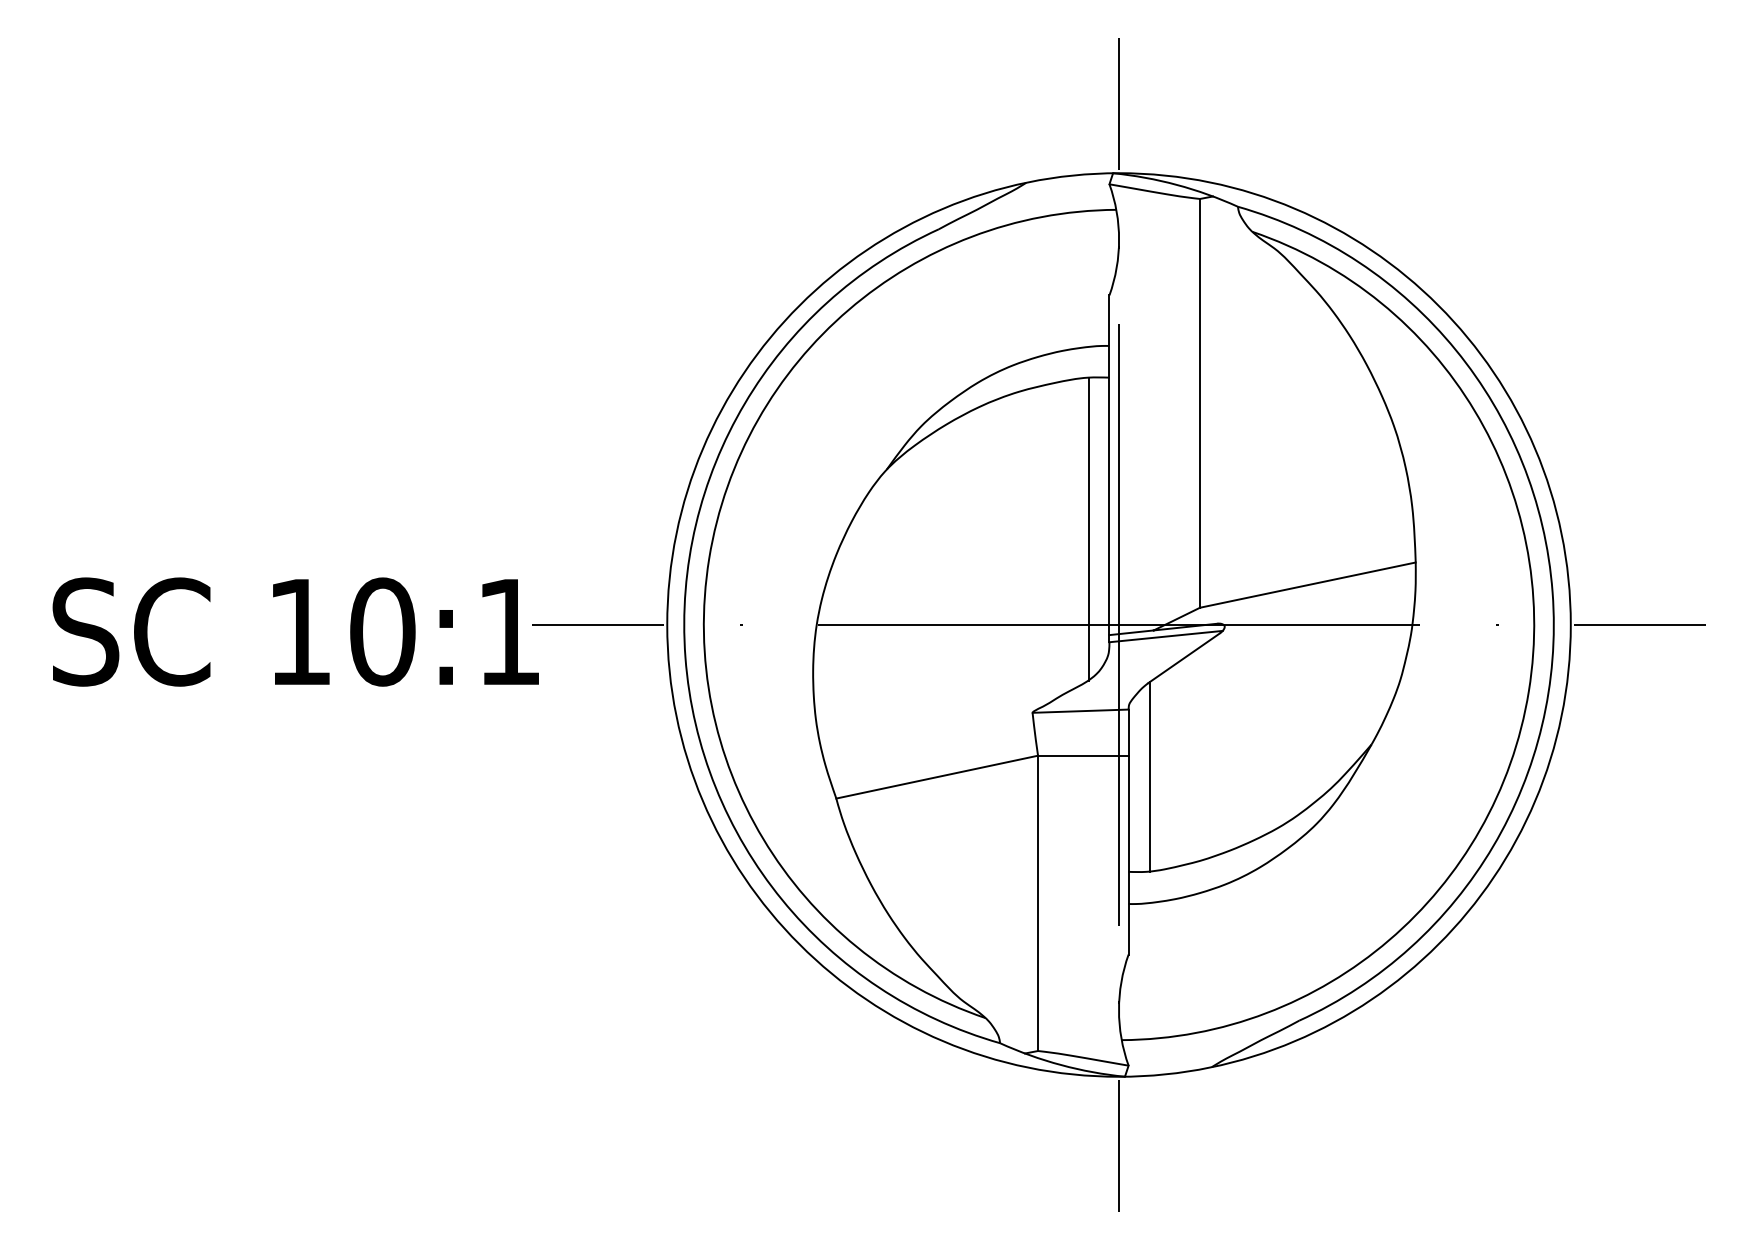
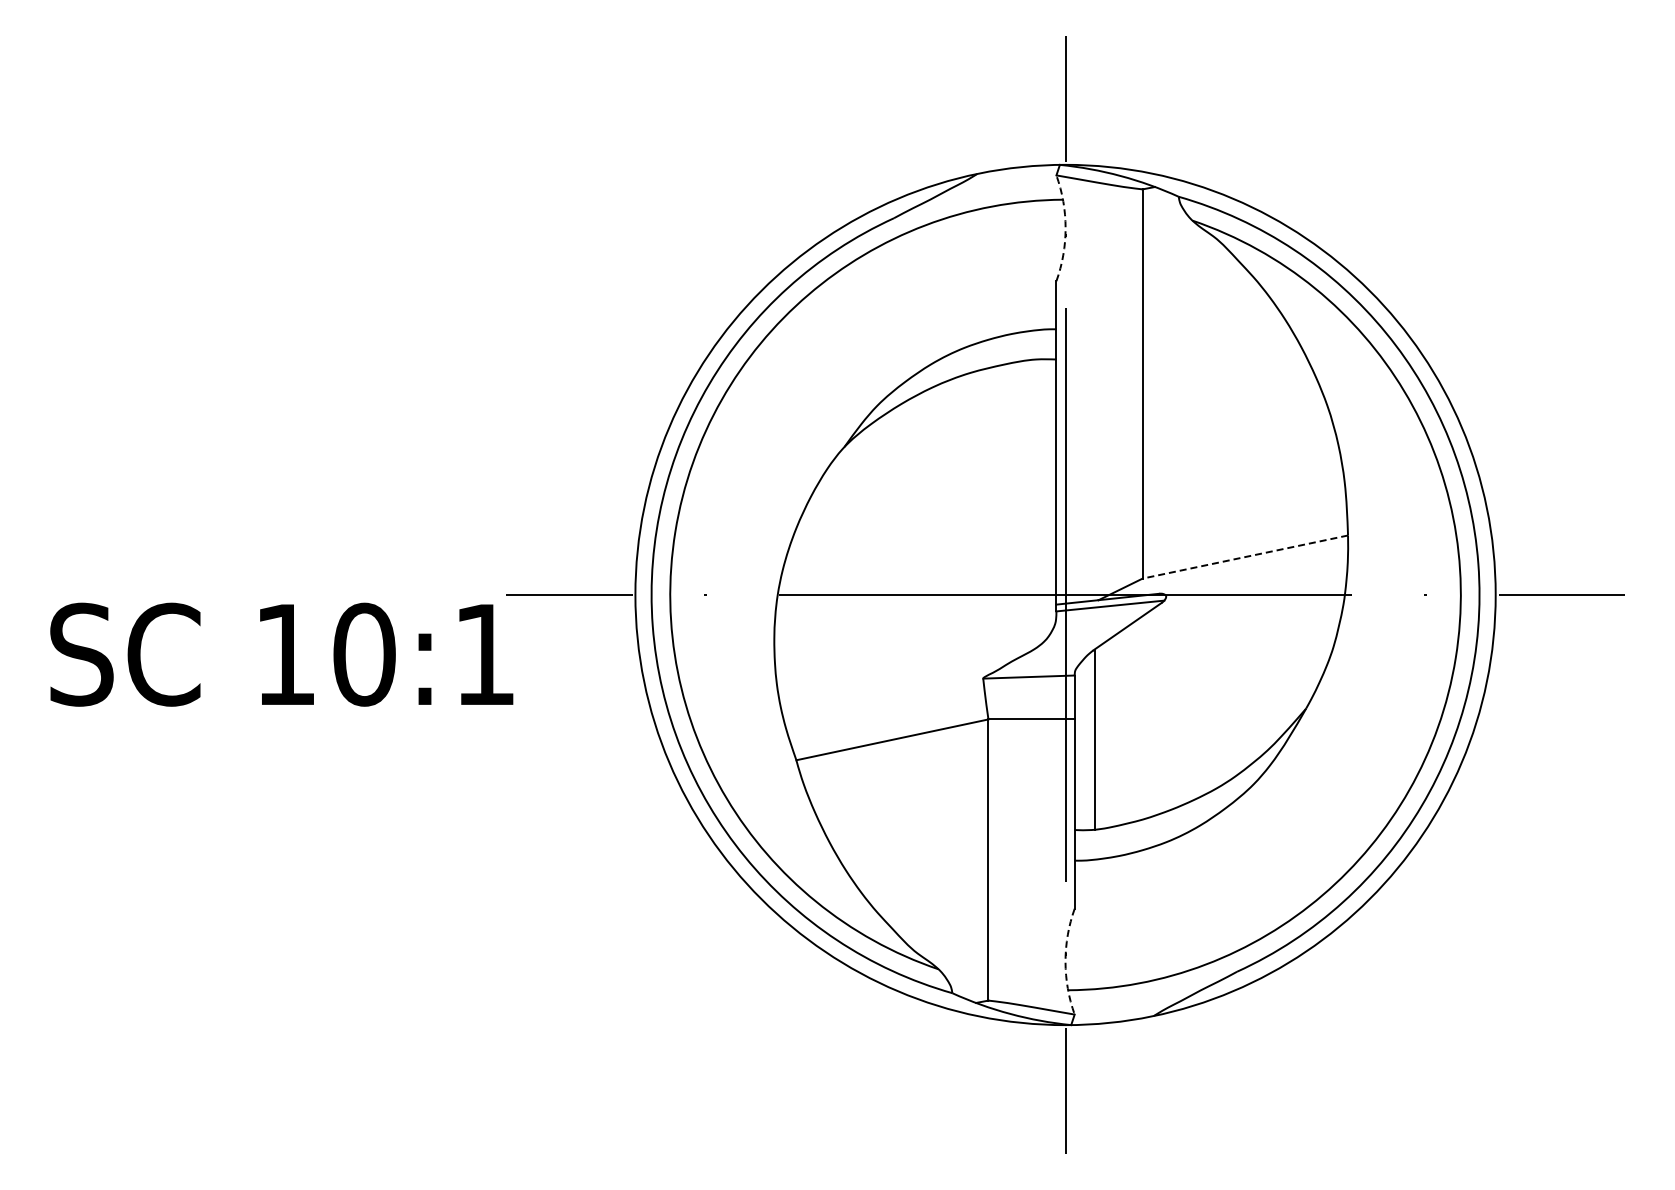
arc: (1118, 240) -> (1065, 228), solid -> dashed
line: (1088, 528) -> (1036, 503), removed
line: (1308, 585) -> (1245, 557), solid -> dashed
text: (295, 631) -> (281, 654), moved
arc: (1118, 1009) -> (1065, 961), solid -> dashed

